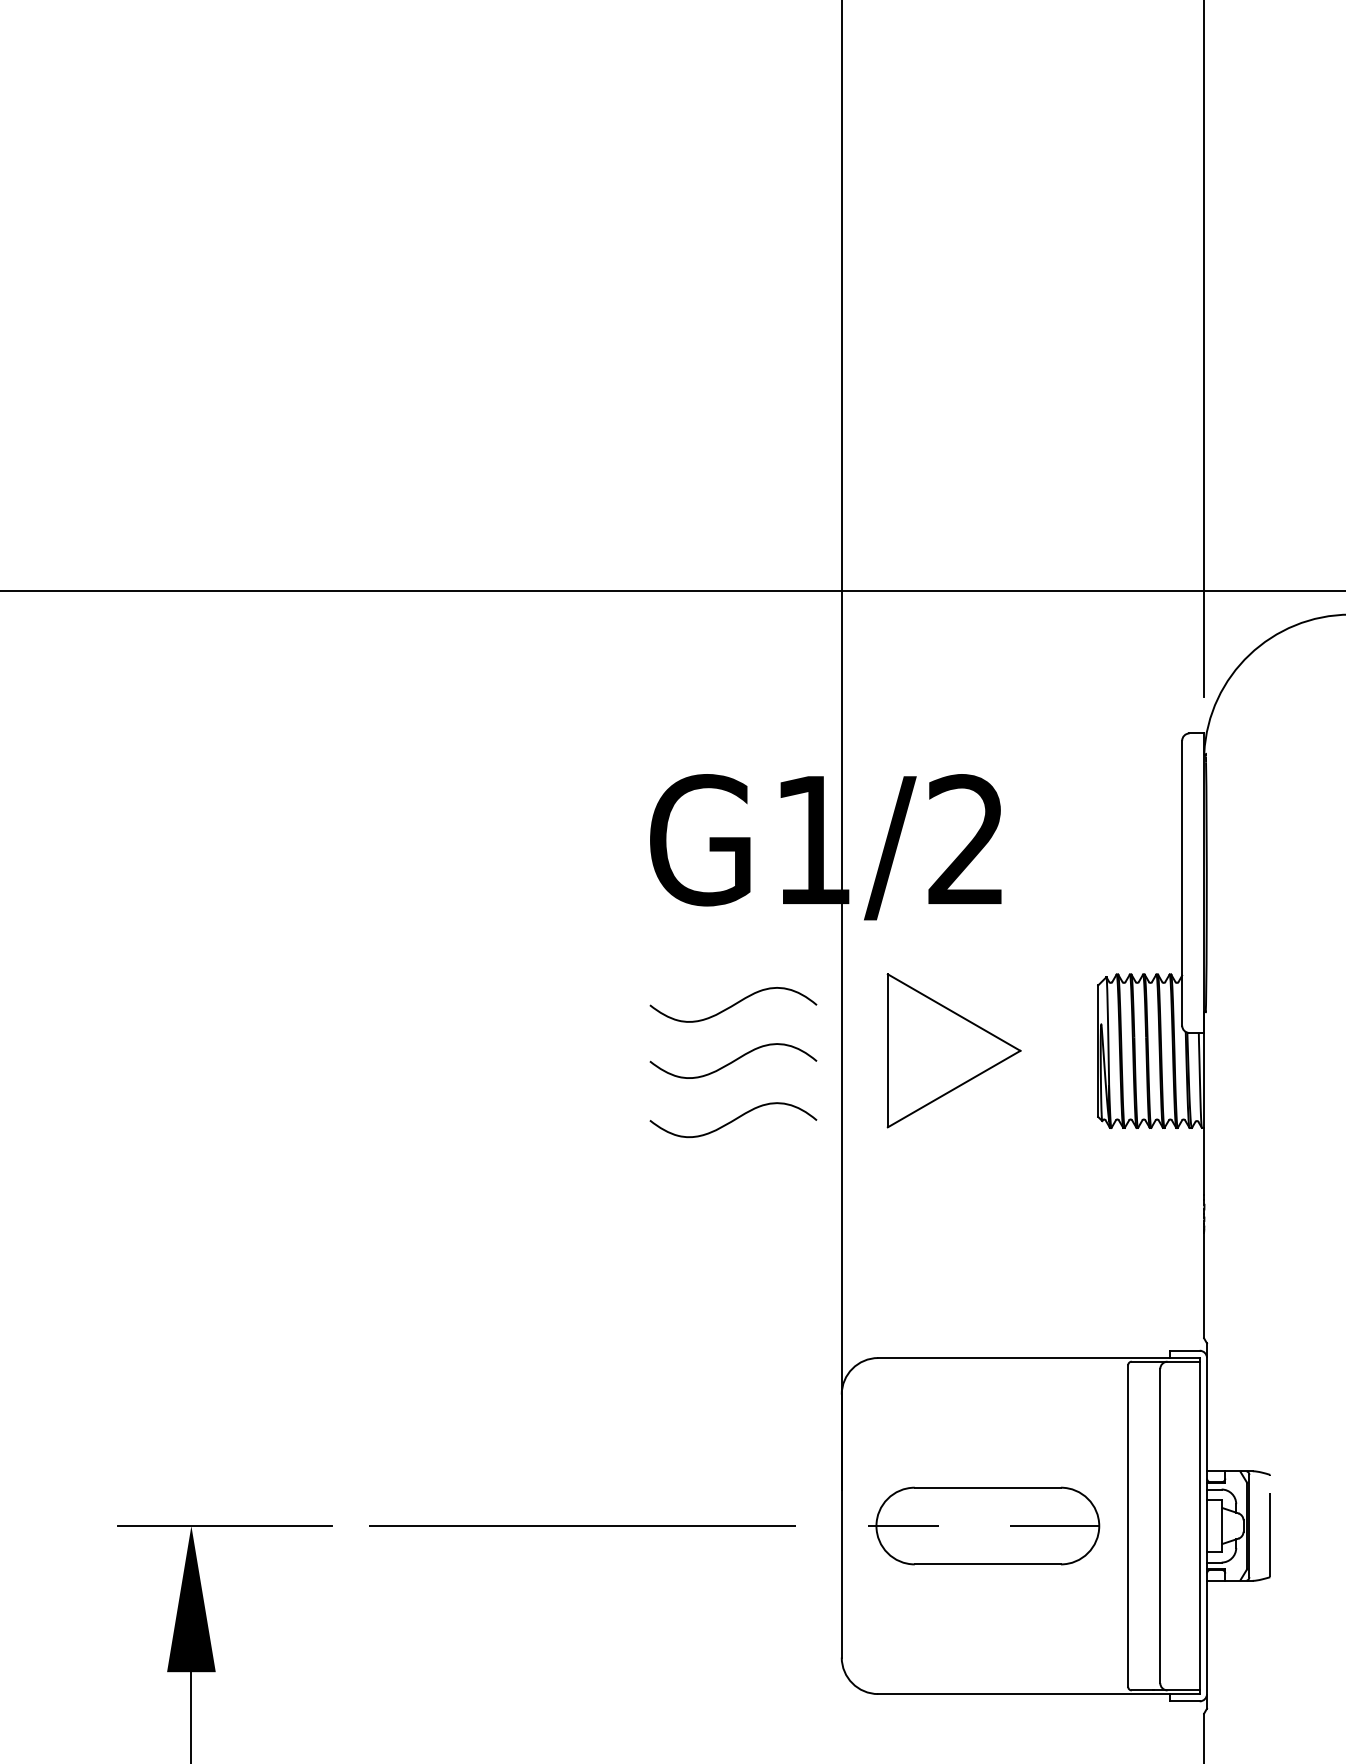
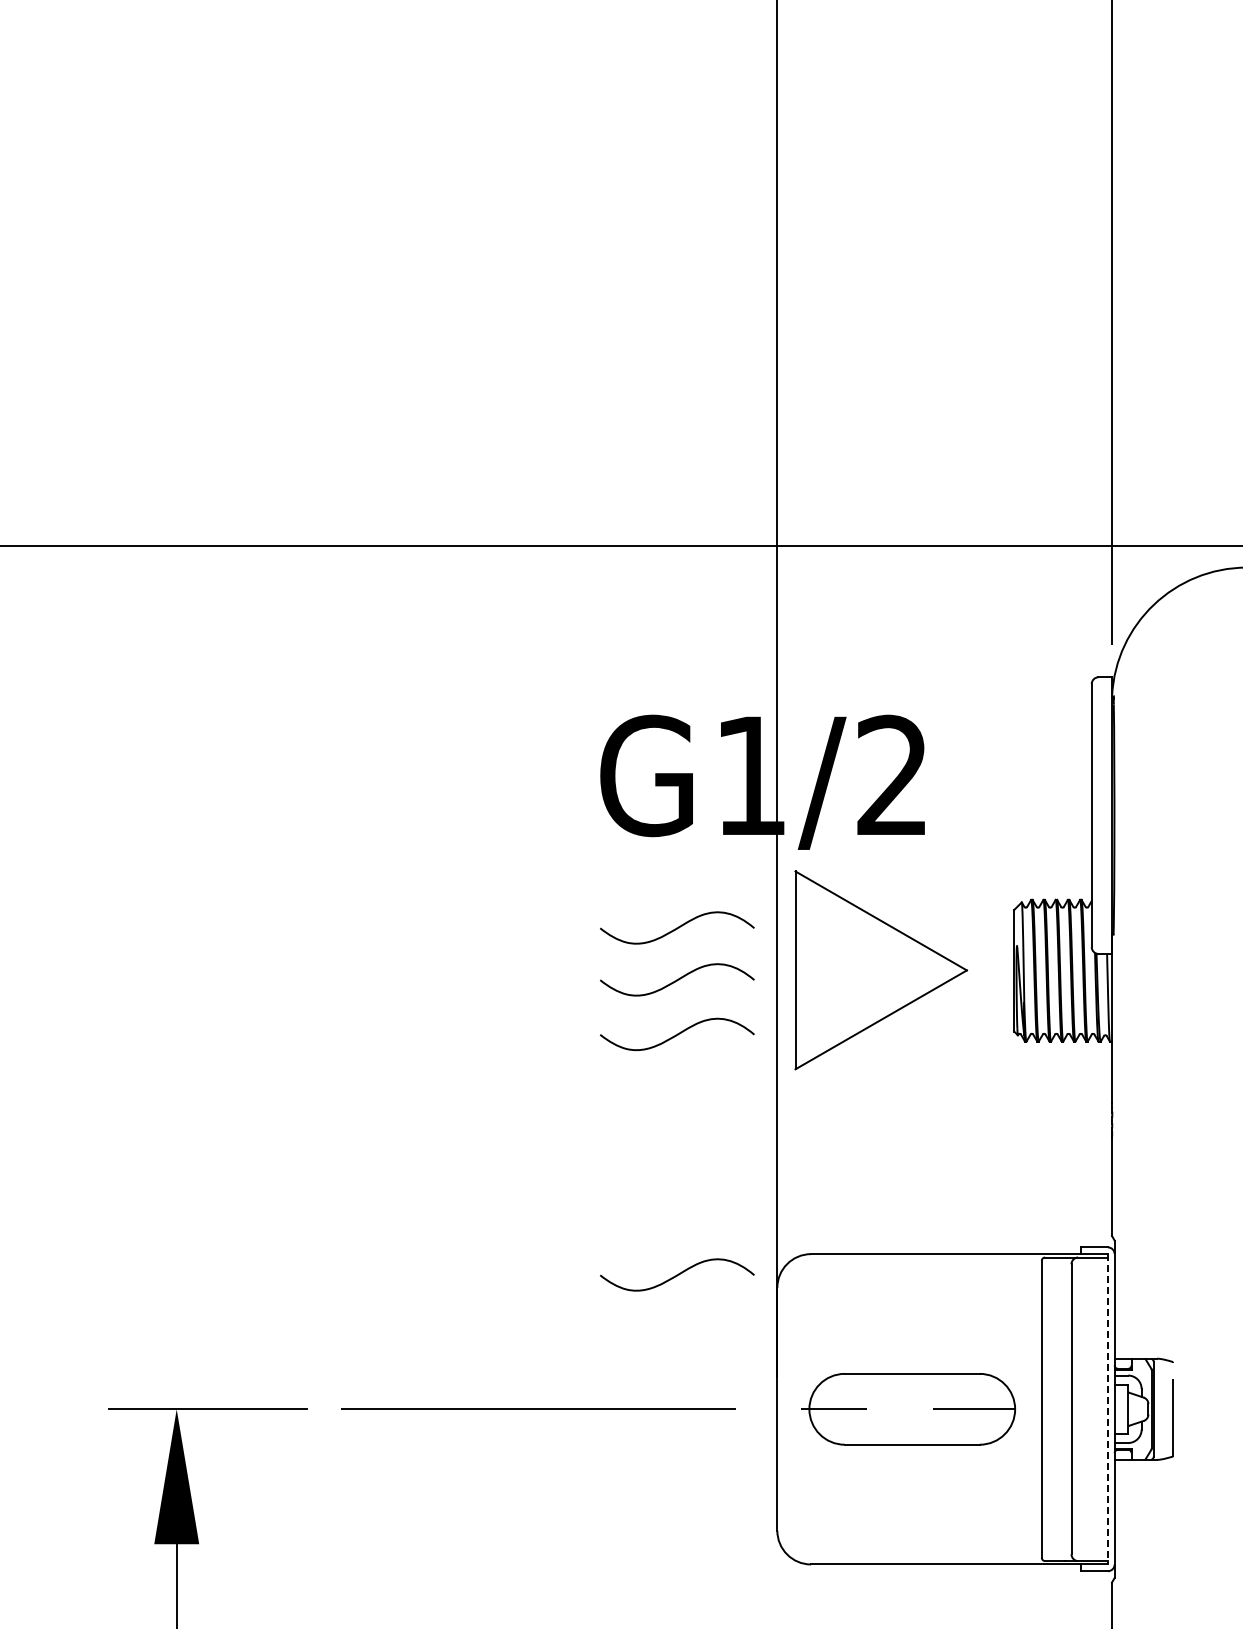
part: (953, 1050) -> (880, 970), size x1.4
curve: (733, 1380) -> (677, 1274), added
line: (1199, 1526) -> (1107, 1409), solid -> dashed

